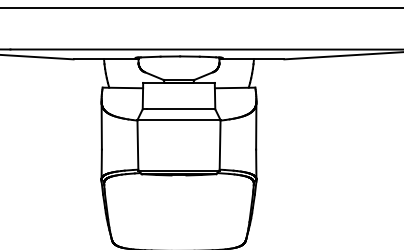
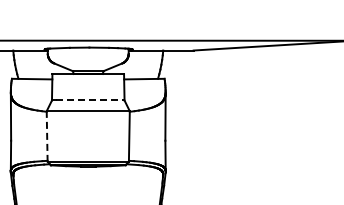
line: (181, 109) -> (90, 100), solid -> dashed
line: (137, 144) -> (46, 135), solid -> dashed

